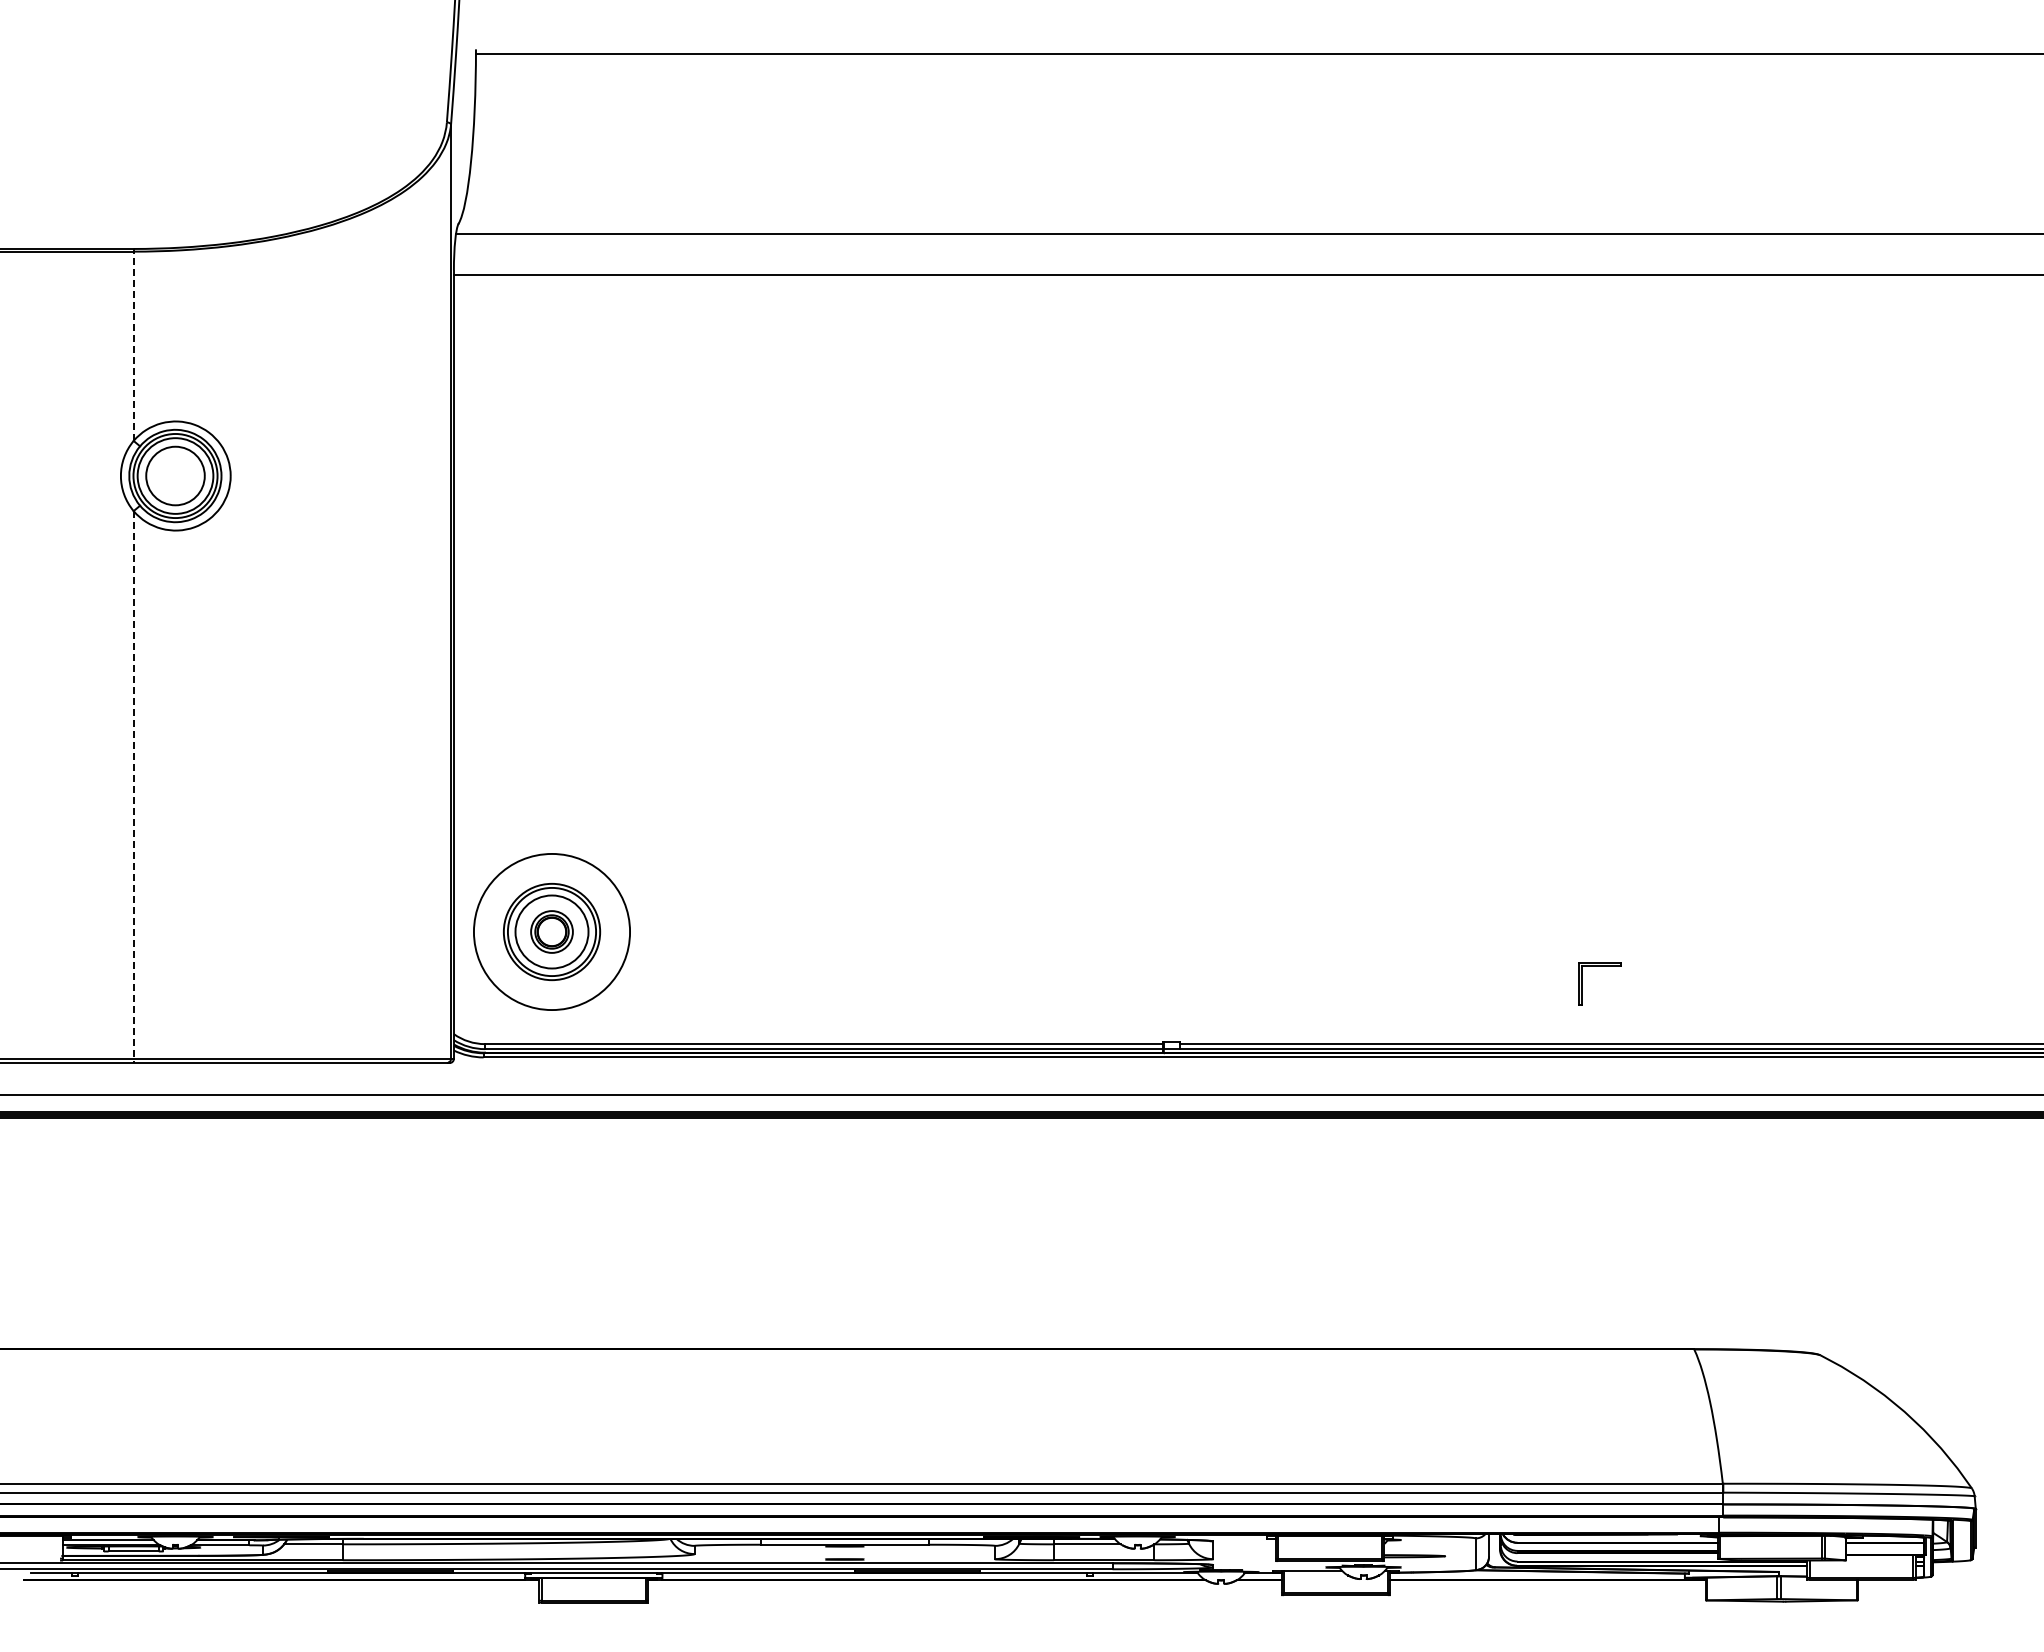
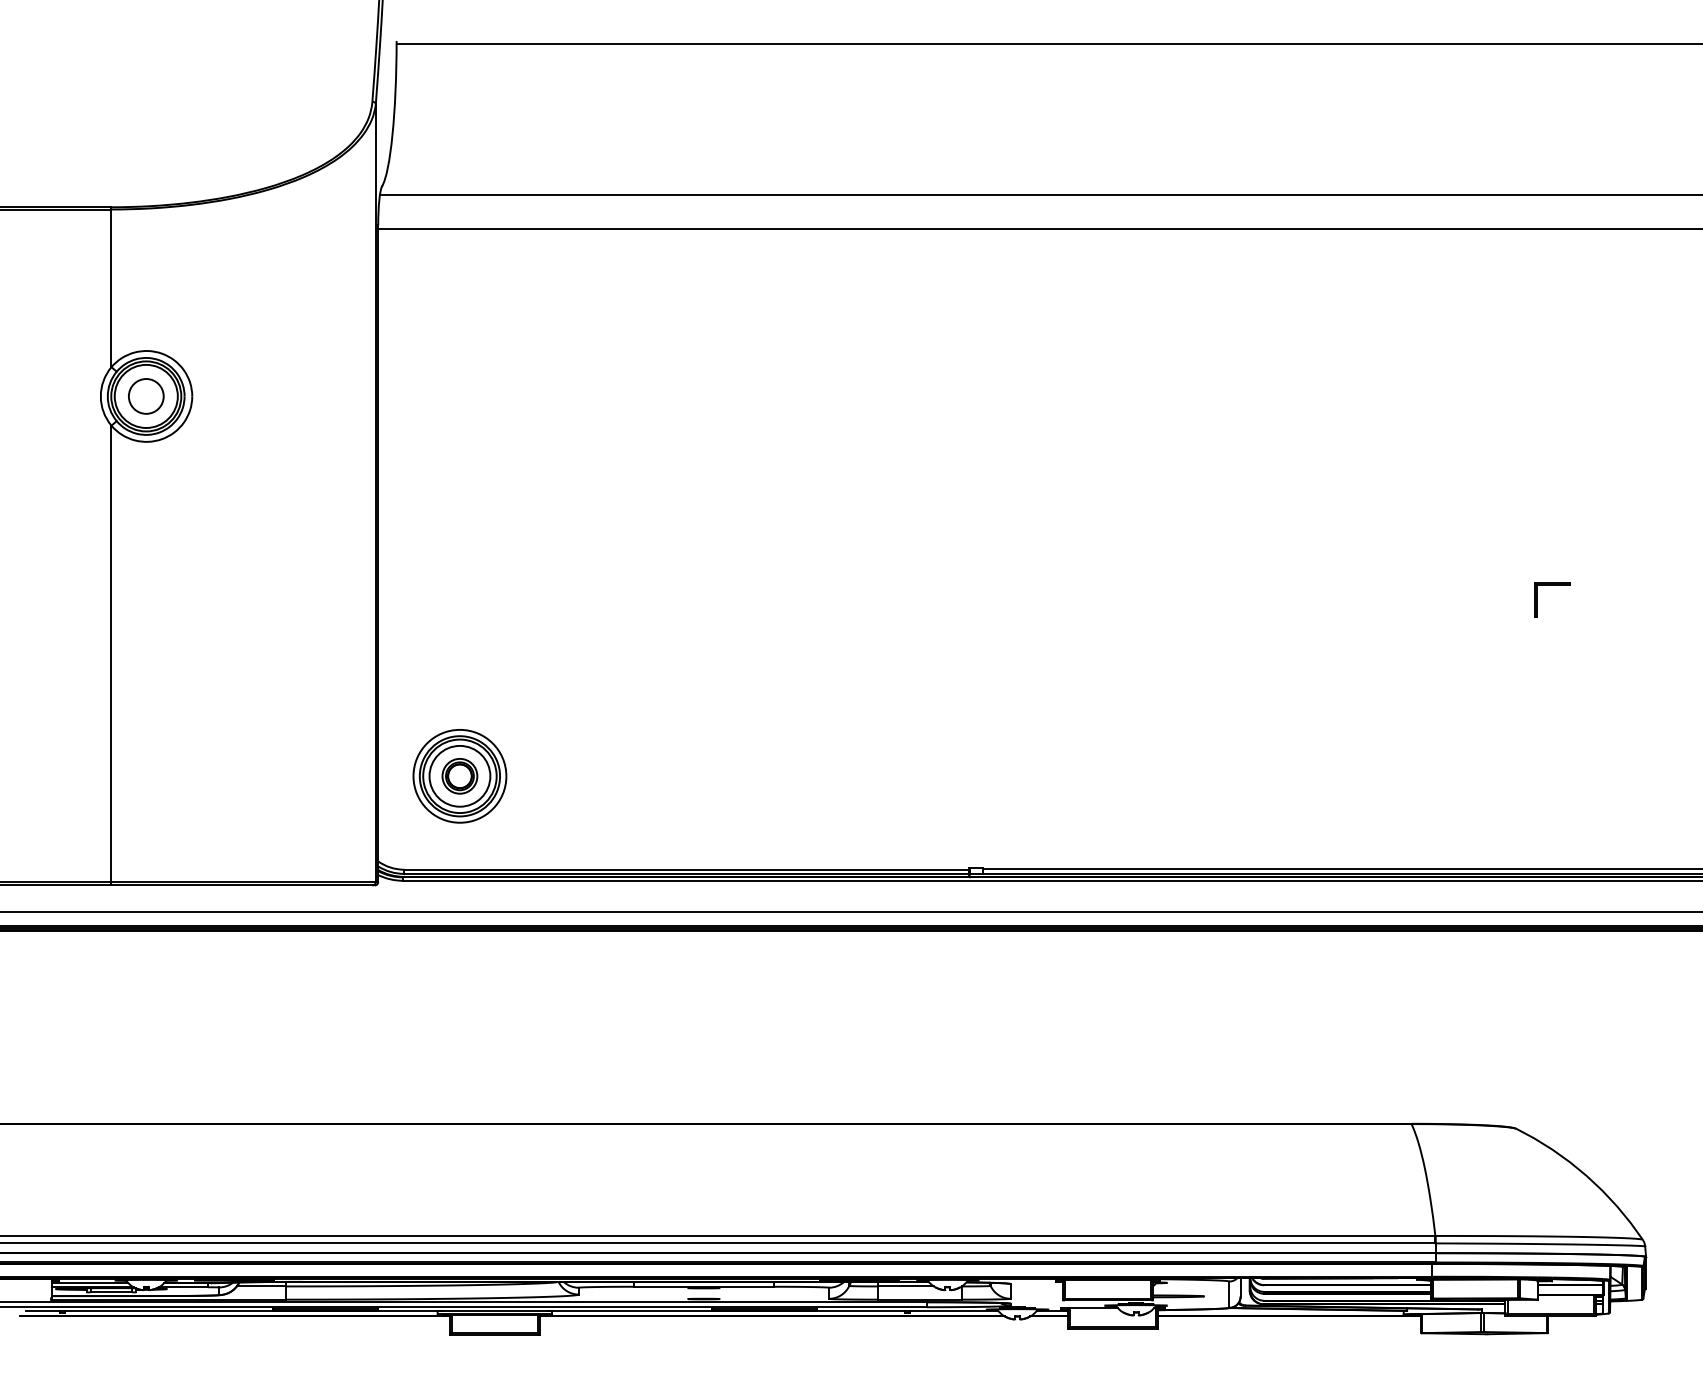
line: (133, 344) -> (111, 286), dashed -> solid
circle: (175, 475) -> (146, 395), size x0.71
line: (133, 787) -> (111, 655), dashed -> solid
circle: (551, 931) -> (459, 775), size x0.71
part: (1599, 966) -> (1551, 585), moved

